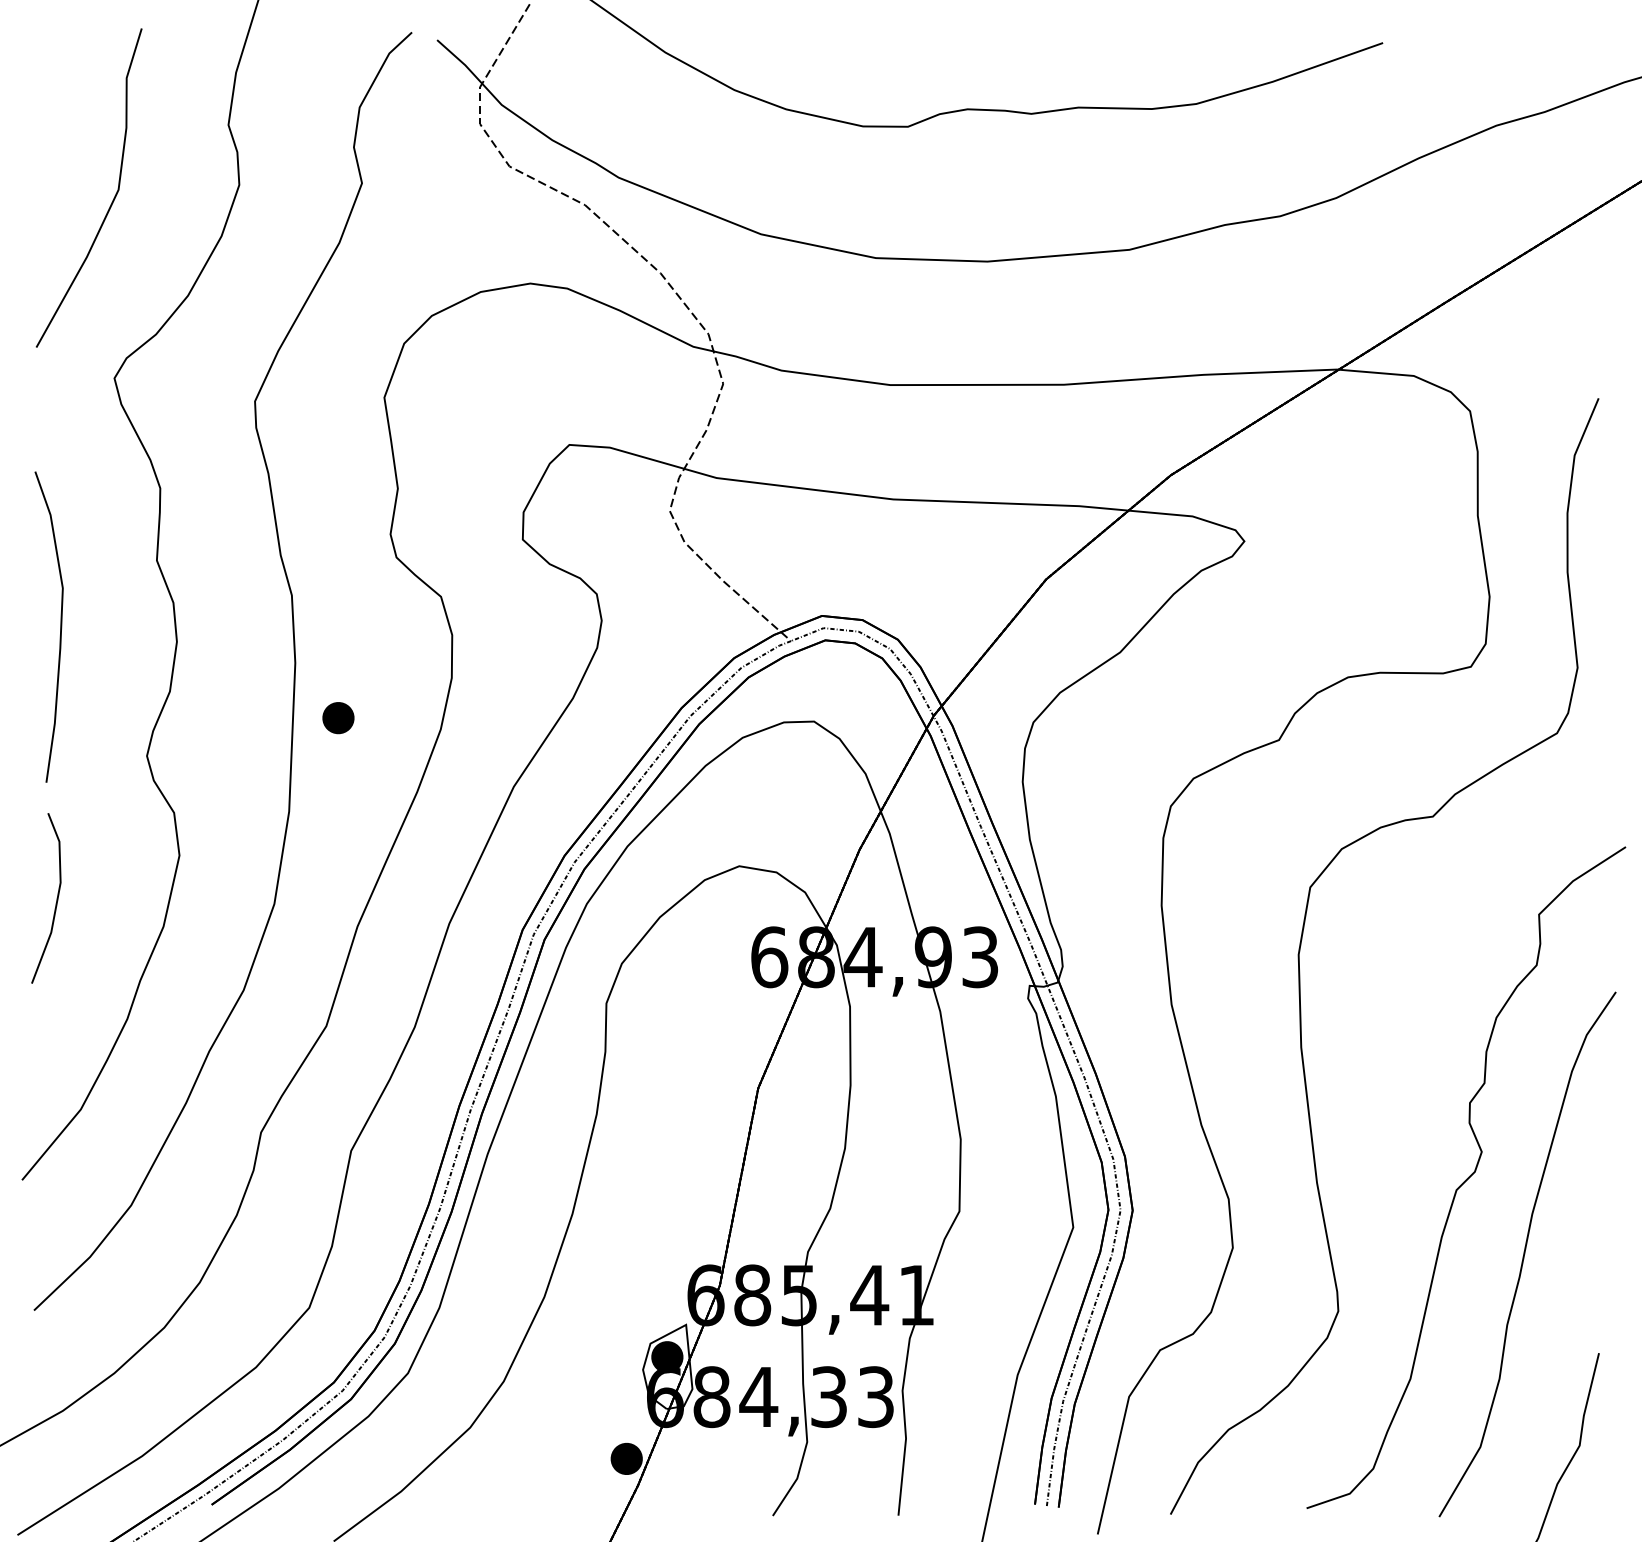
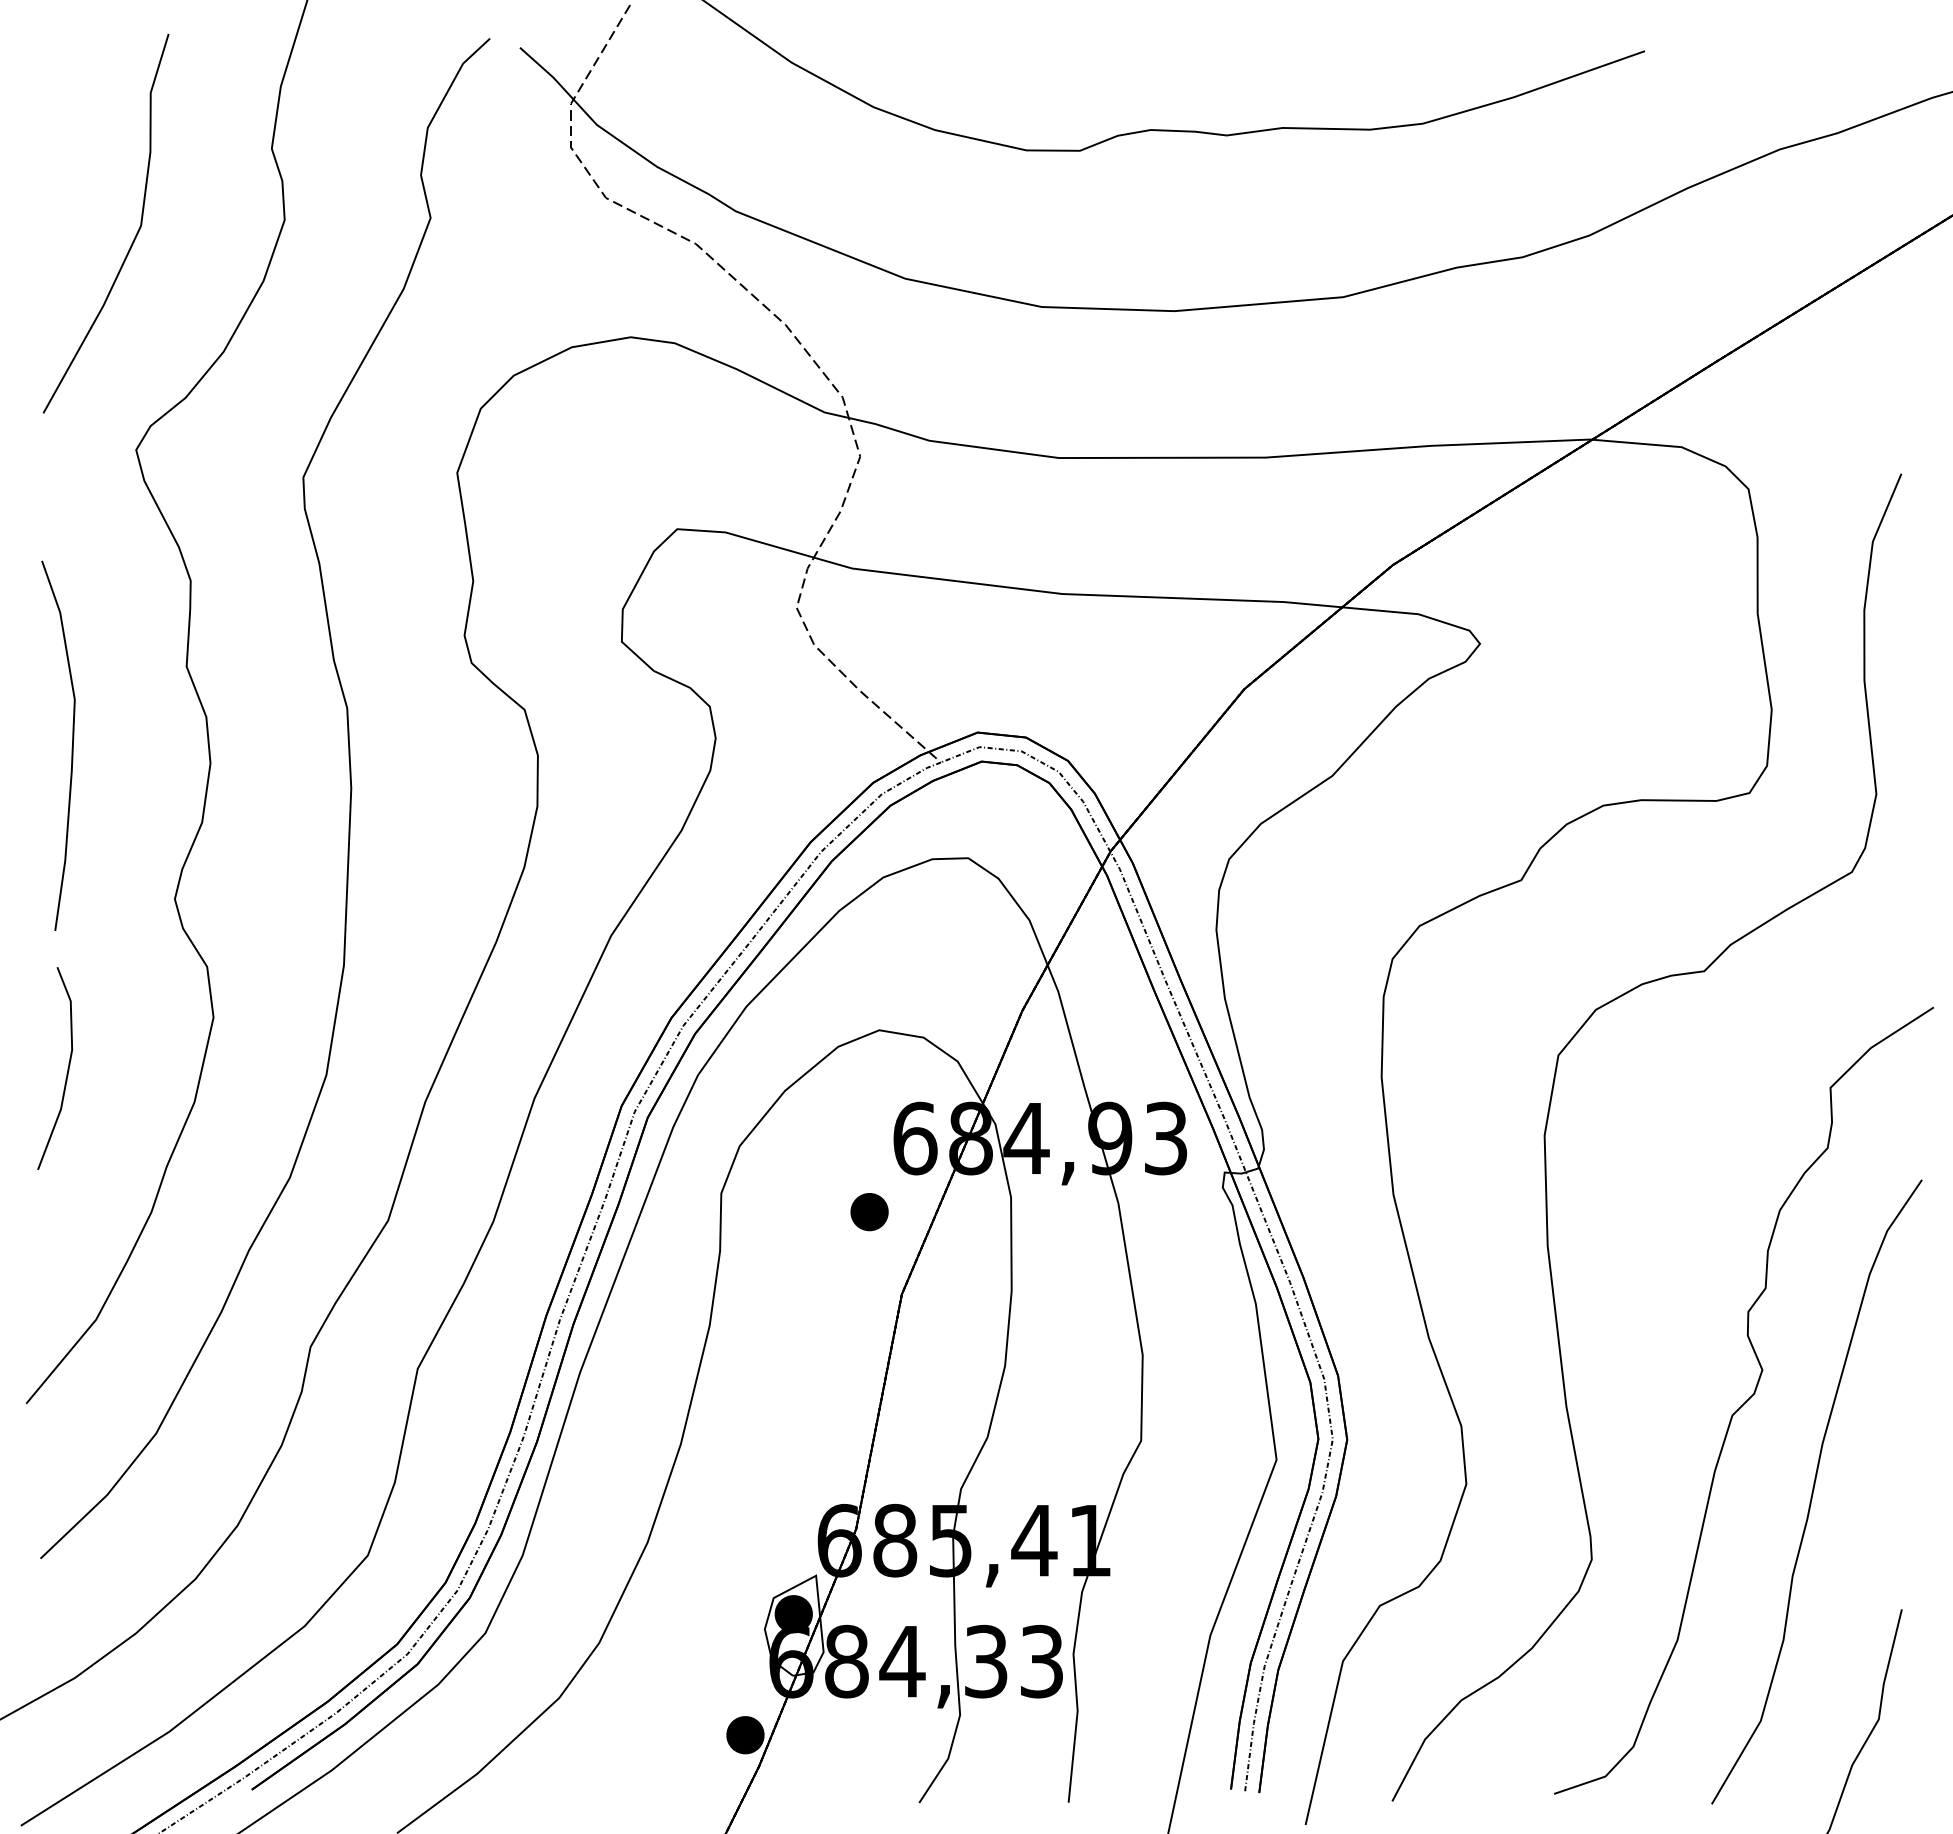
part: (338, 718) -> (869, 1212), moved

